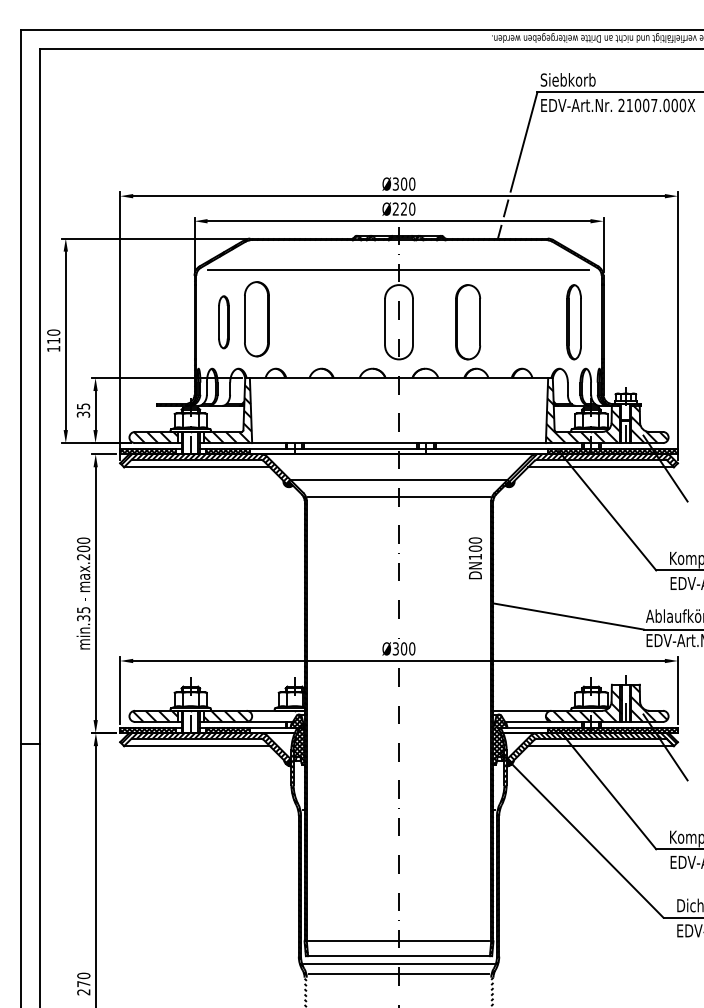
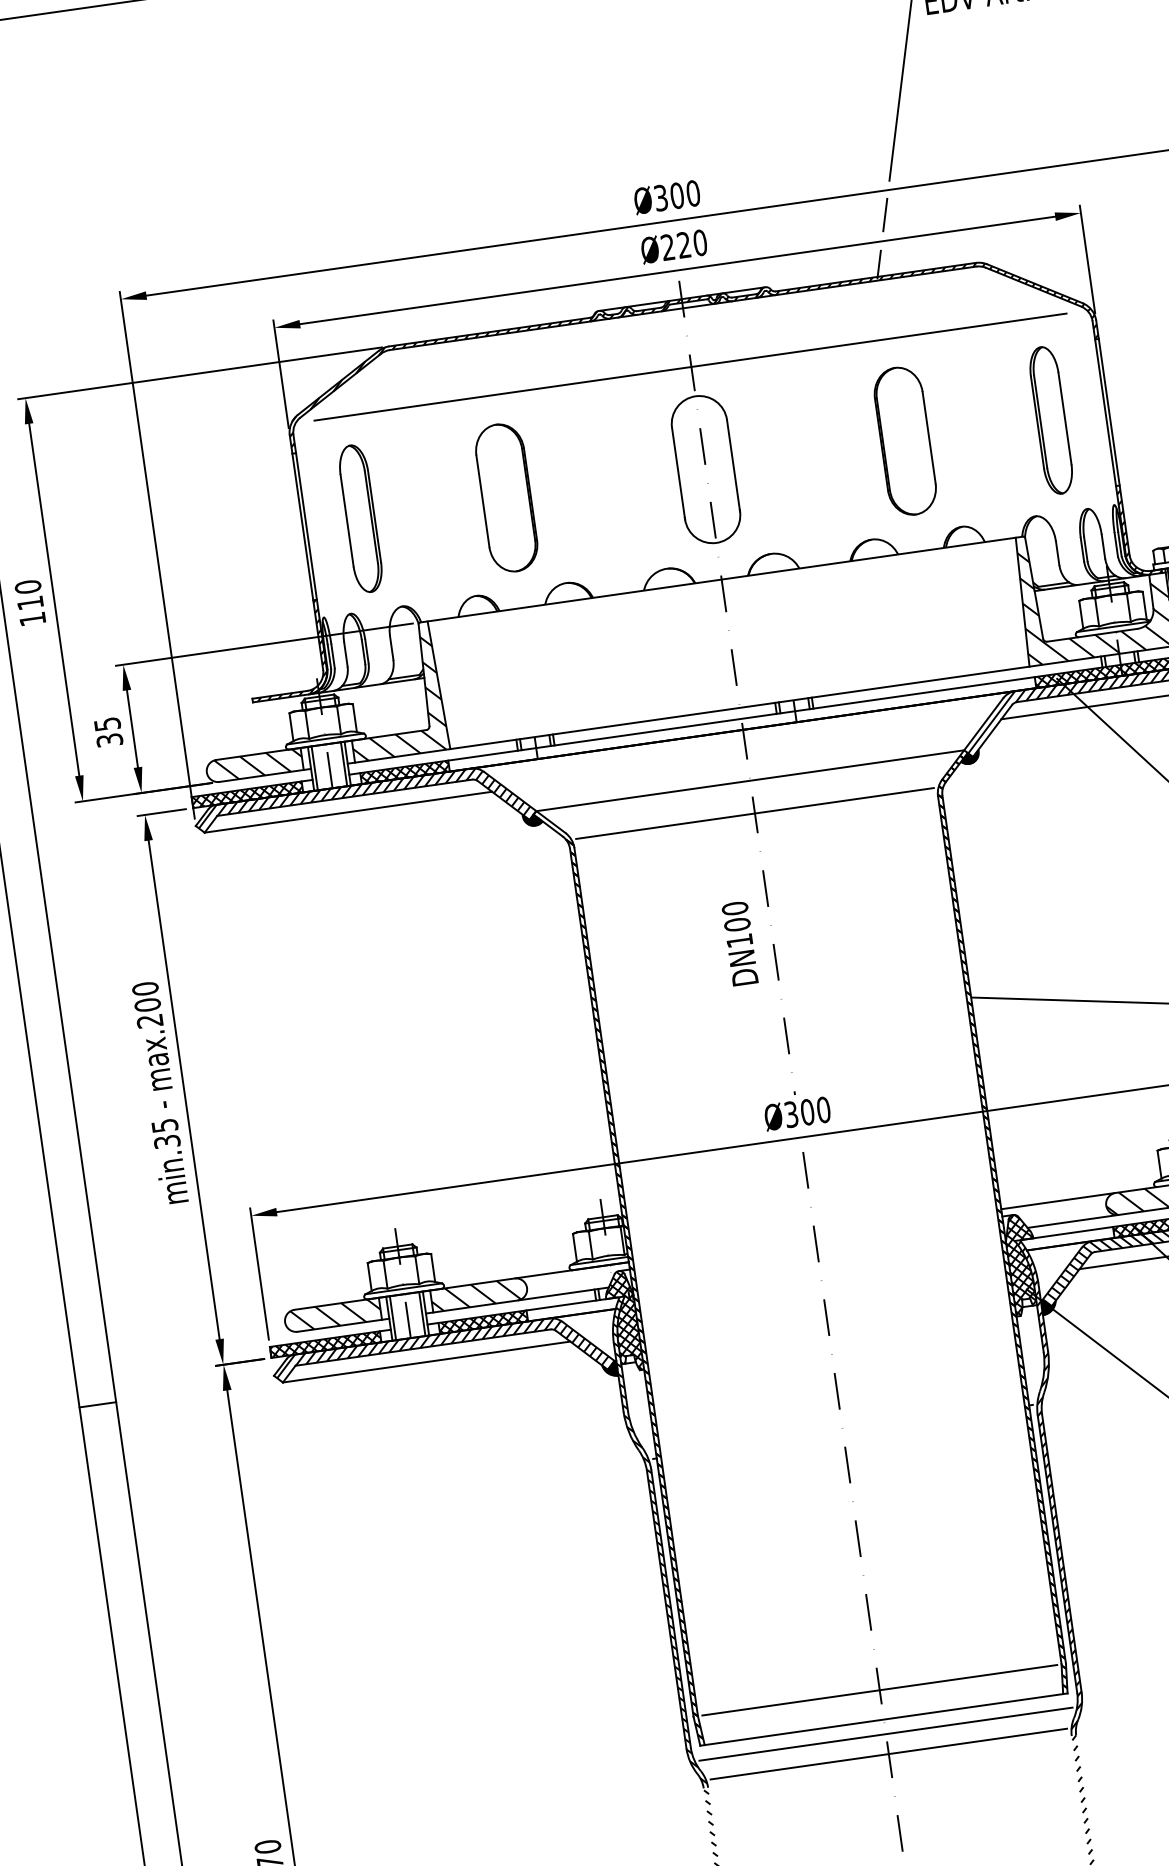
part: (256, 319) -> (505, 498), moved
part: (223, 322) -> (360, 519), size x1.43
part: (468, 322) -> (906, 441), moved
text: (475, 558) -> (740, 943), moved

